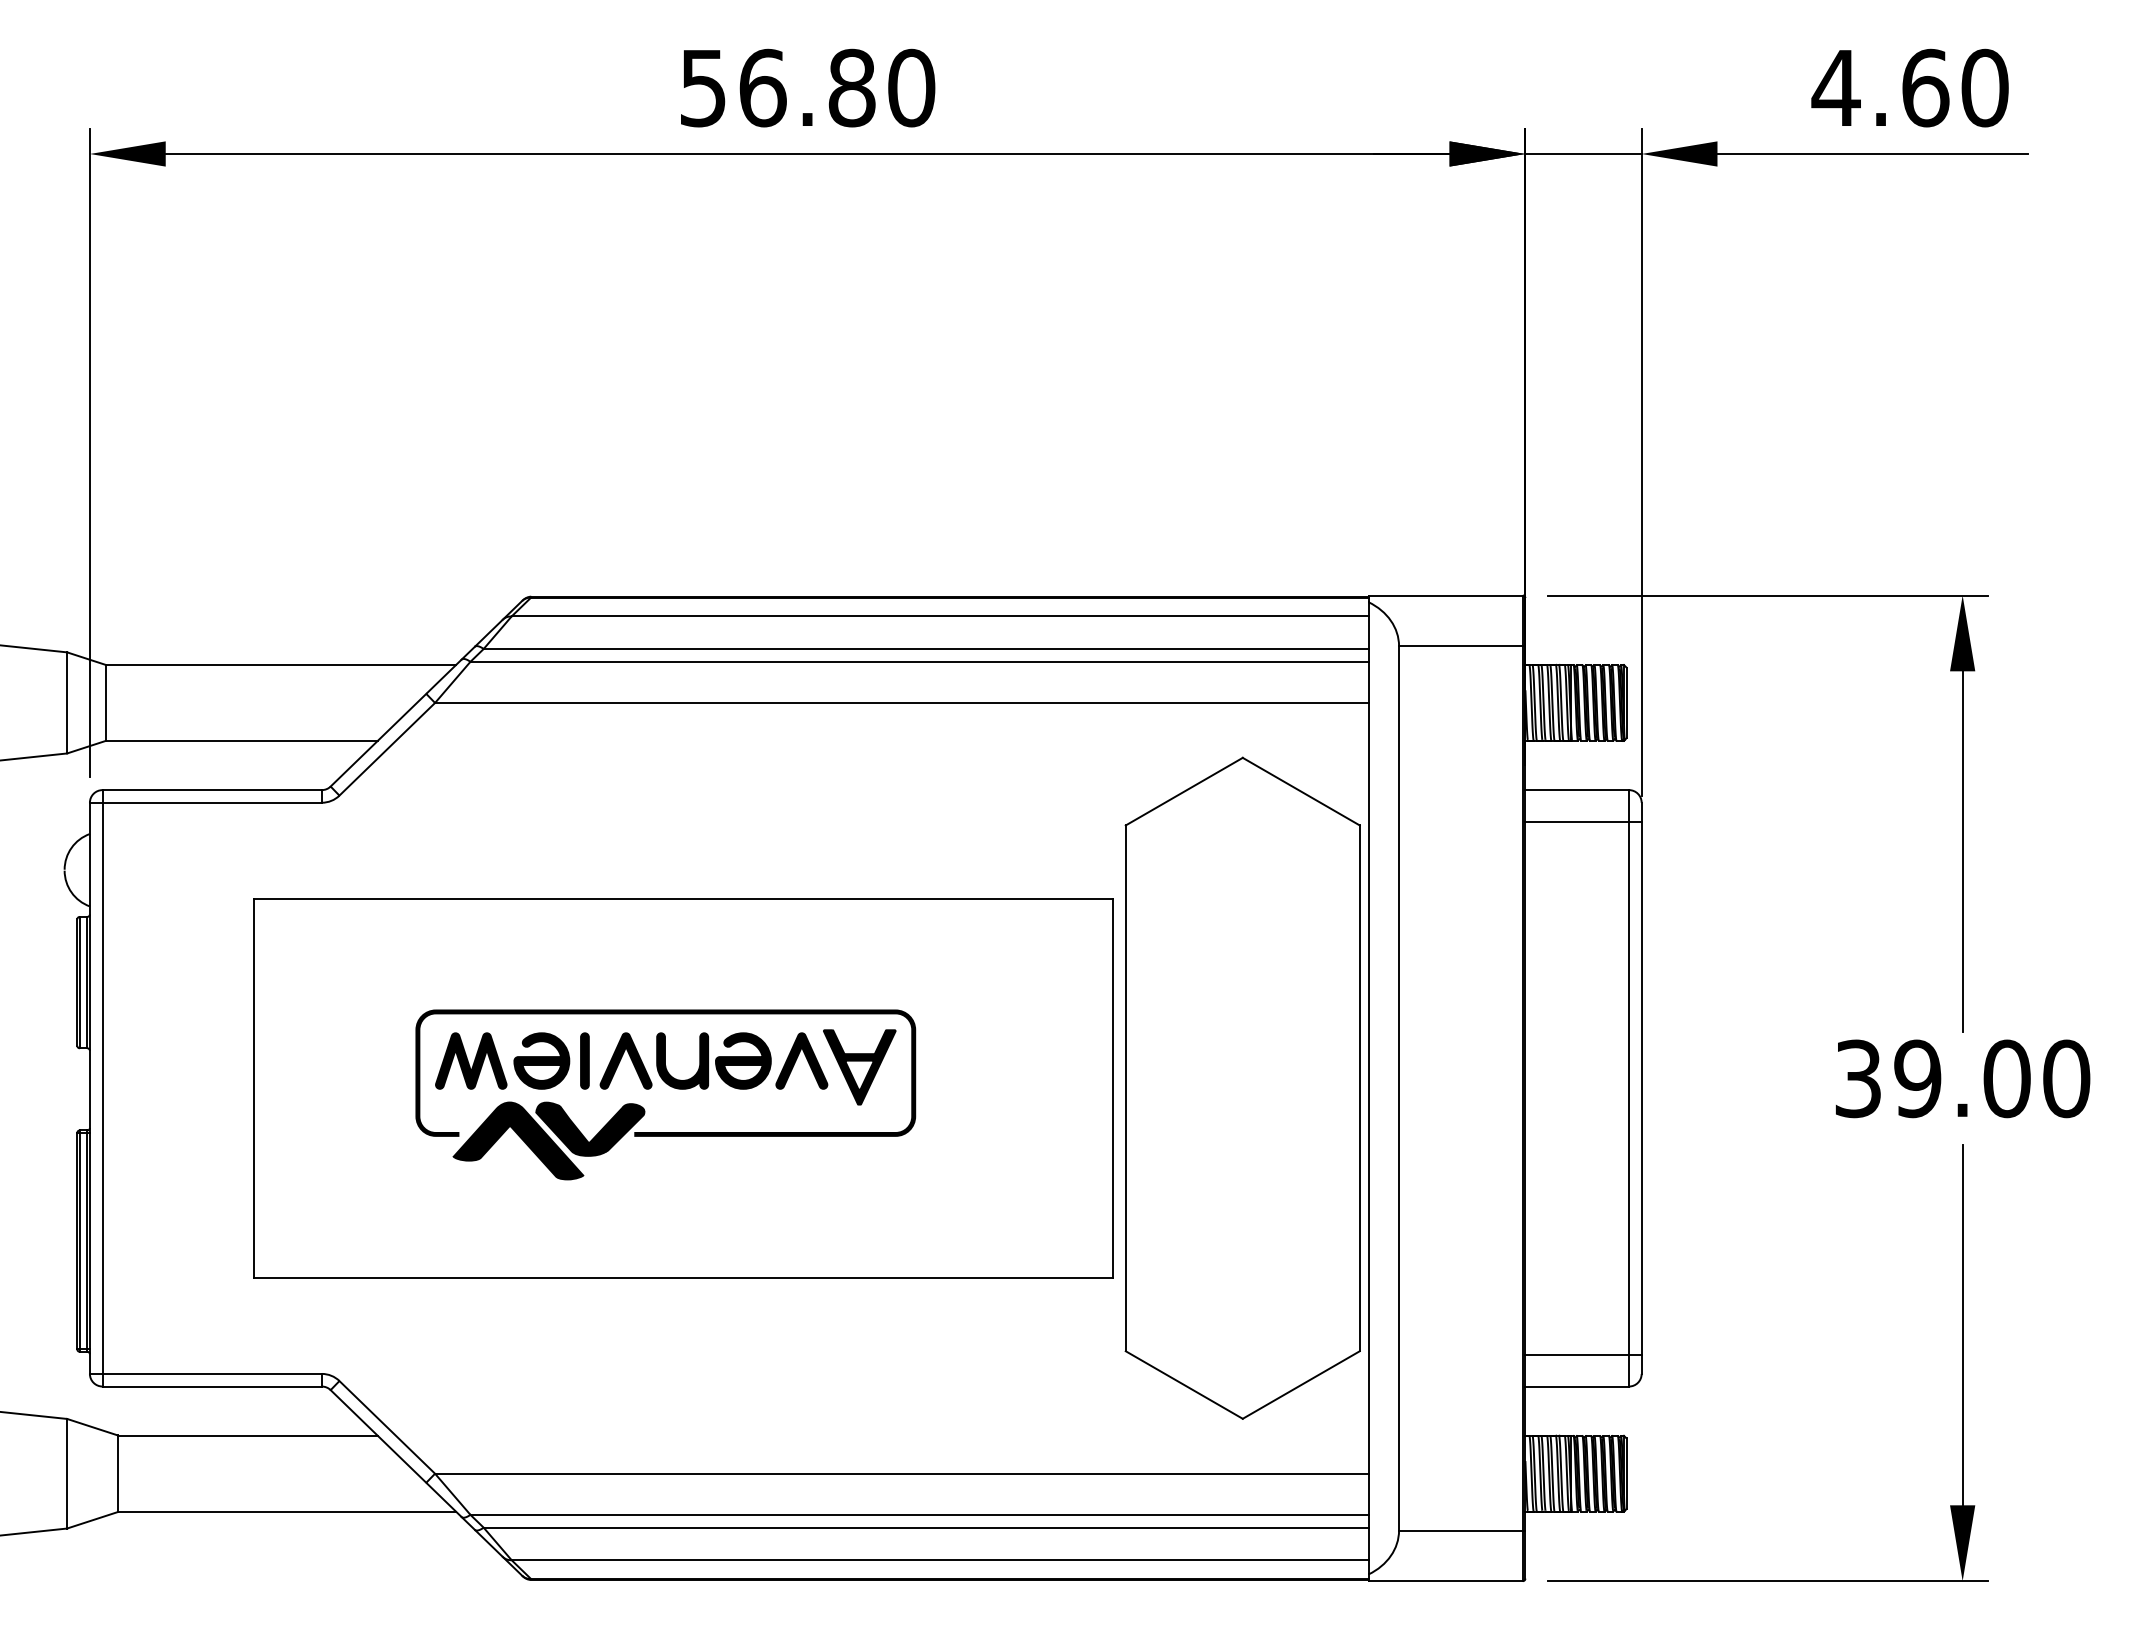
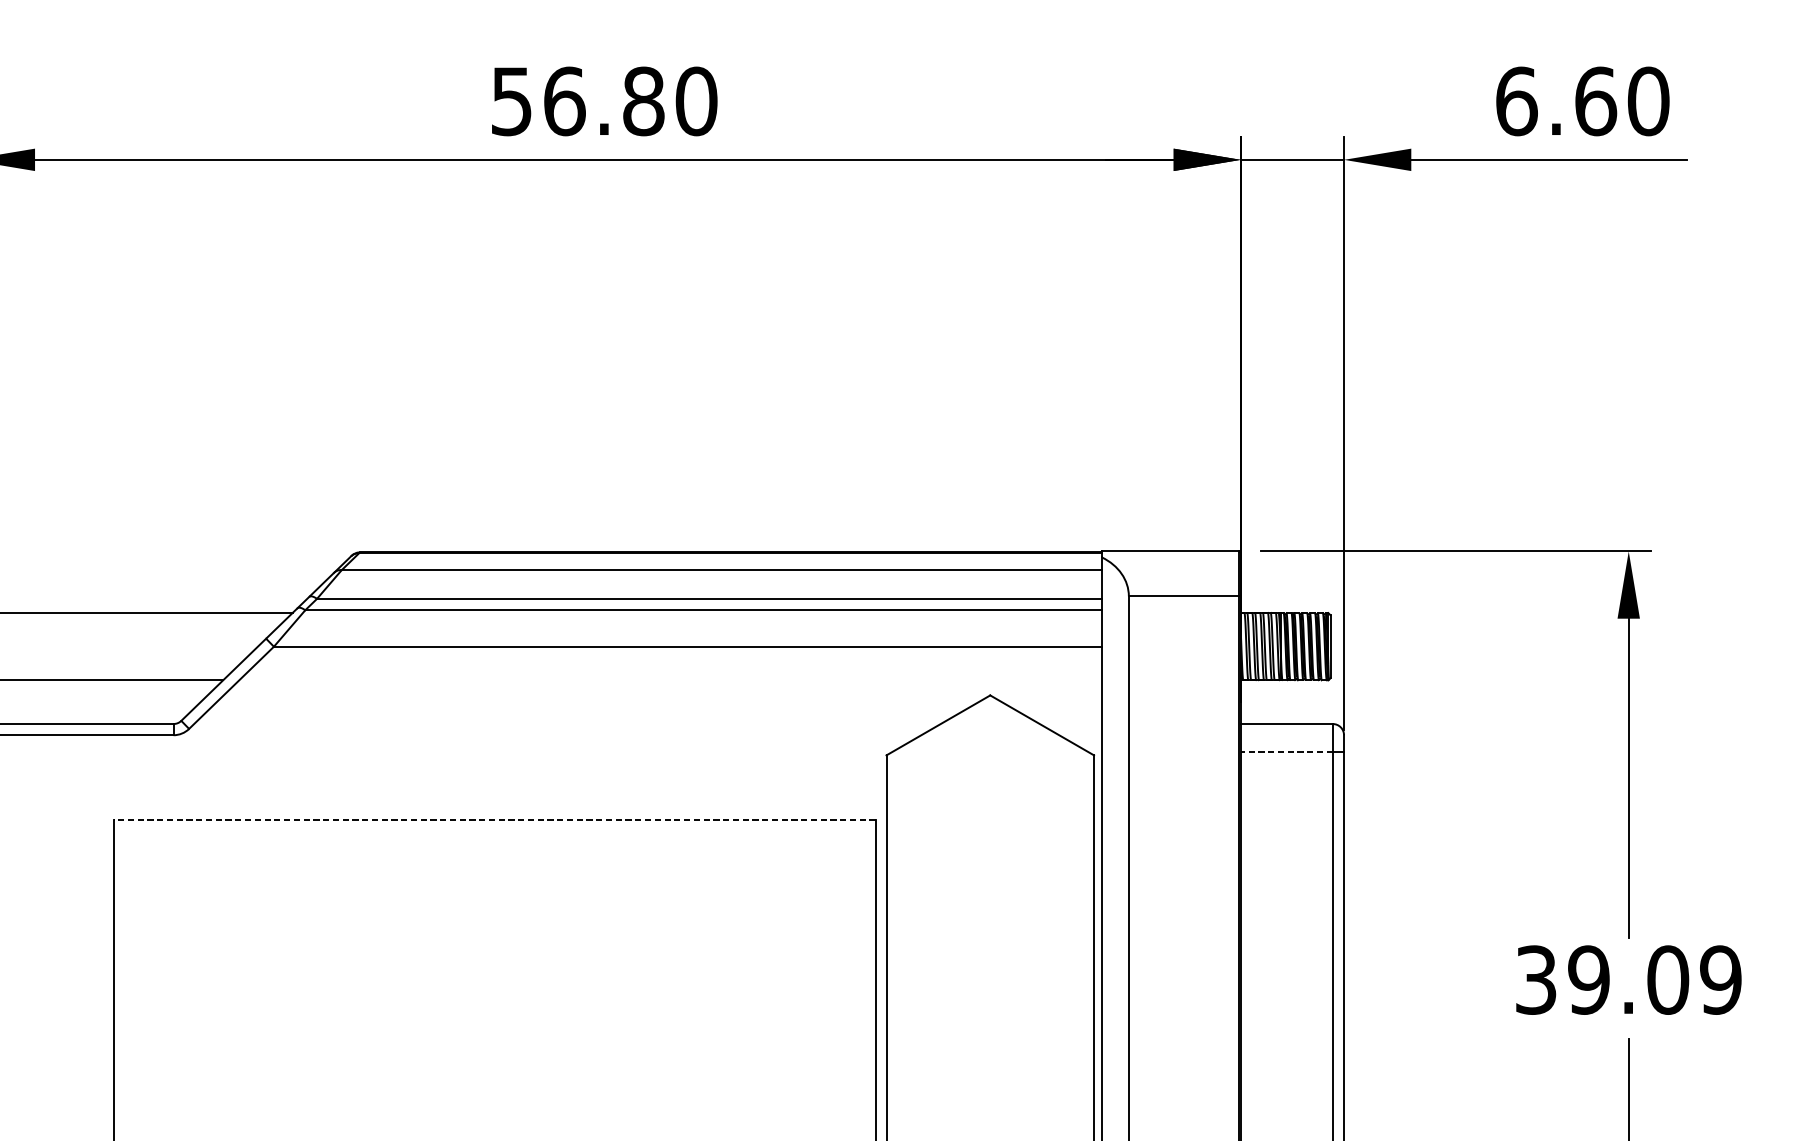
text: (1835, 87) -> (1515, 100), 4.60 -> 6.60
line: (1577, 821) -> (1287, 751), solid -> dashed
line: (683, 898) -> (494, 820), solid -> dashed
text: (2066, 1078) -> (1720, 979), 39.00 -> 39.09
part: (669, 1086) -> (481, 986), removed

